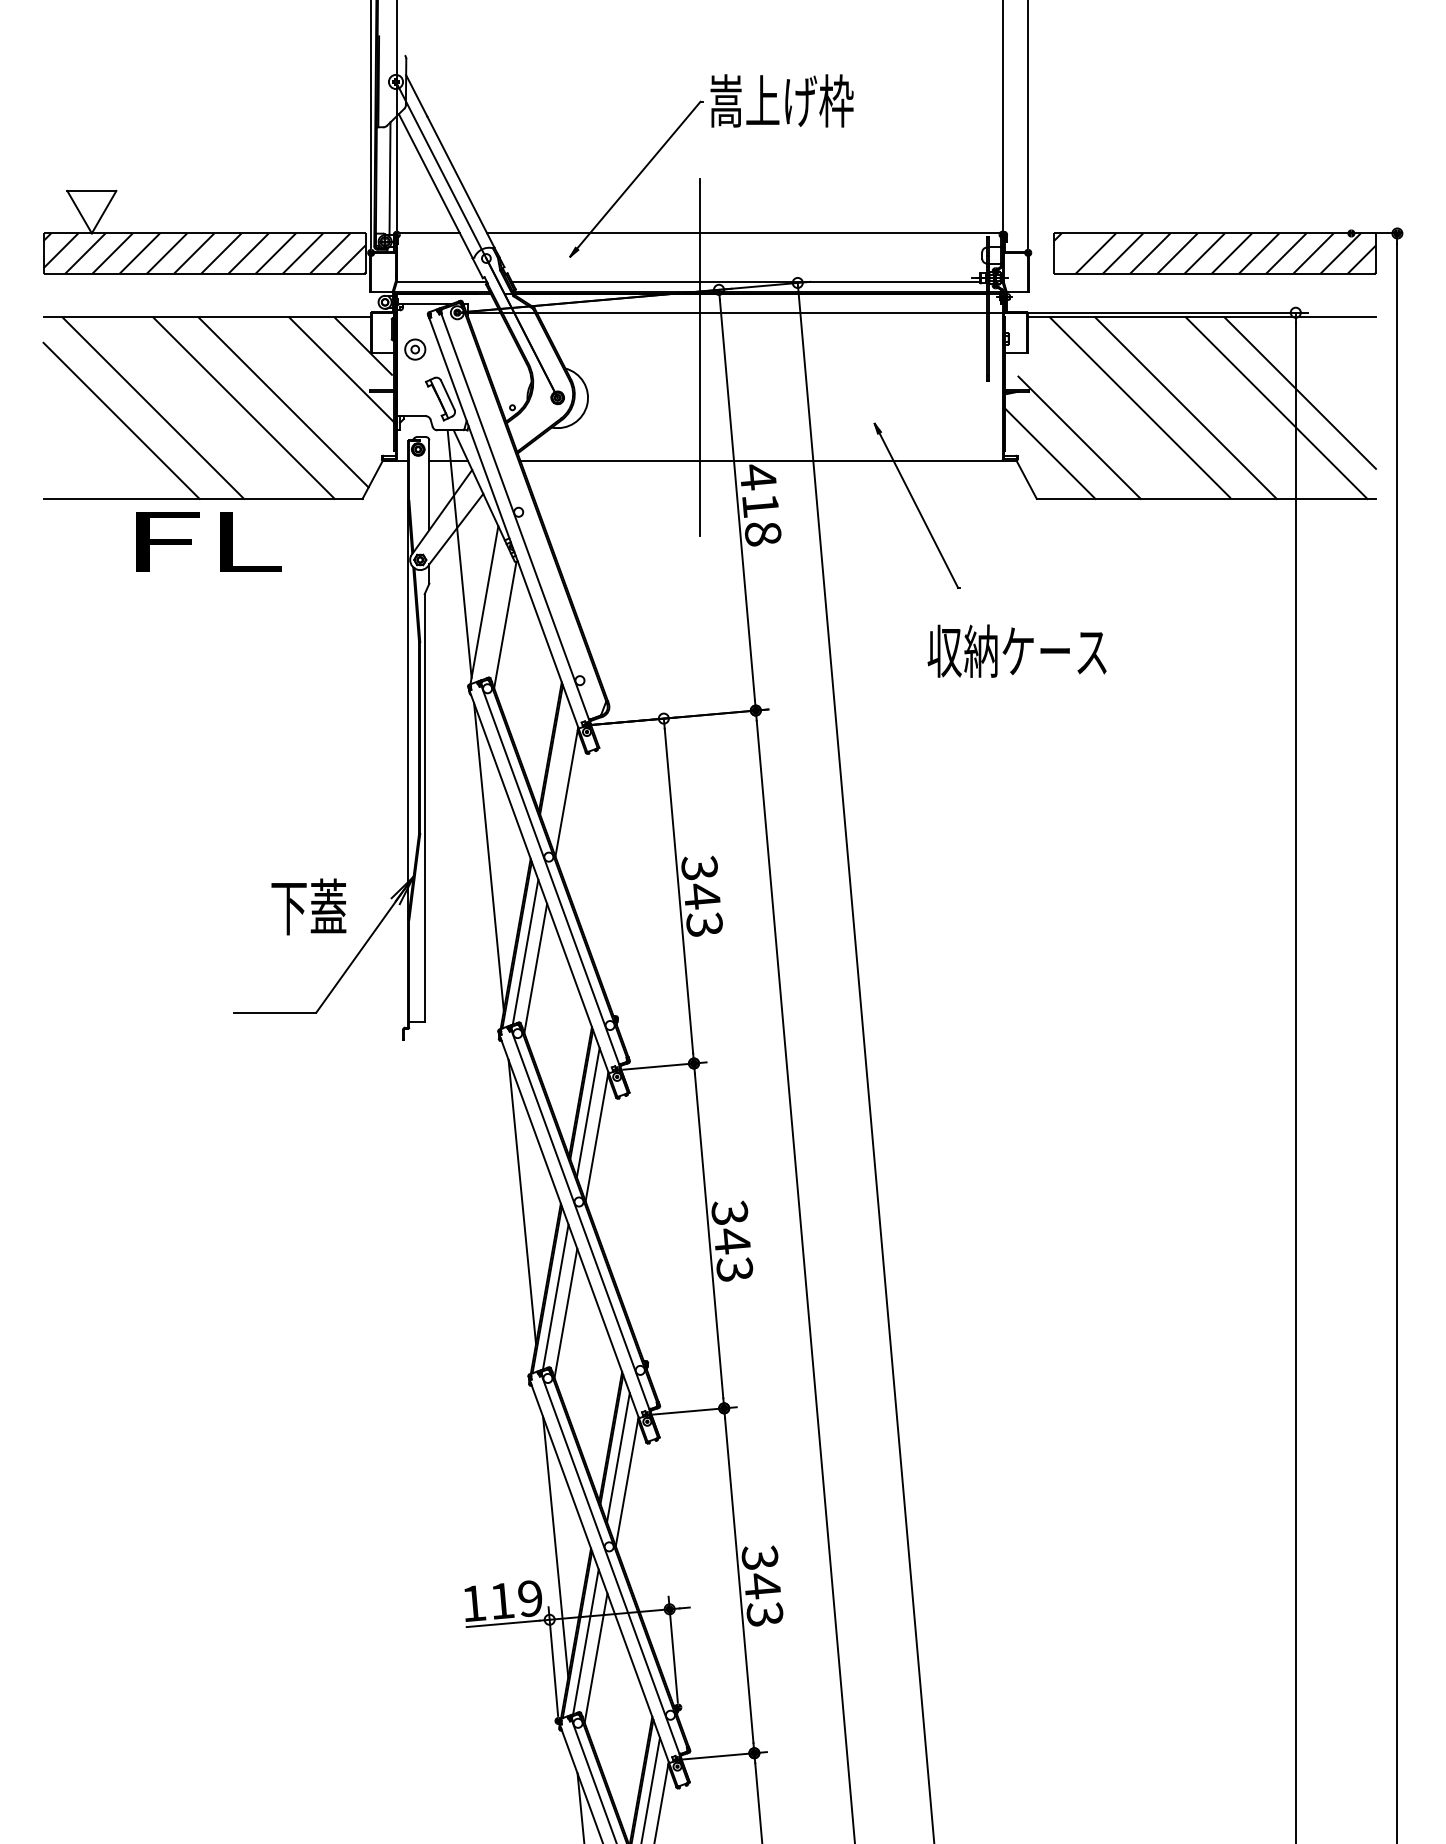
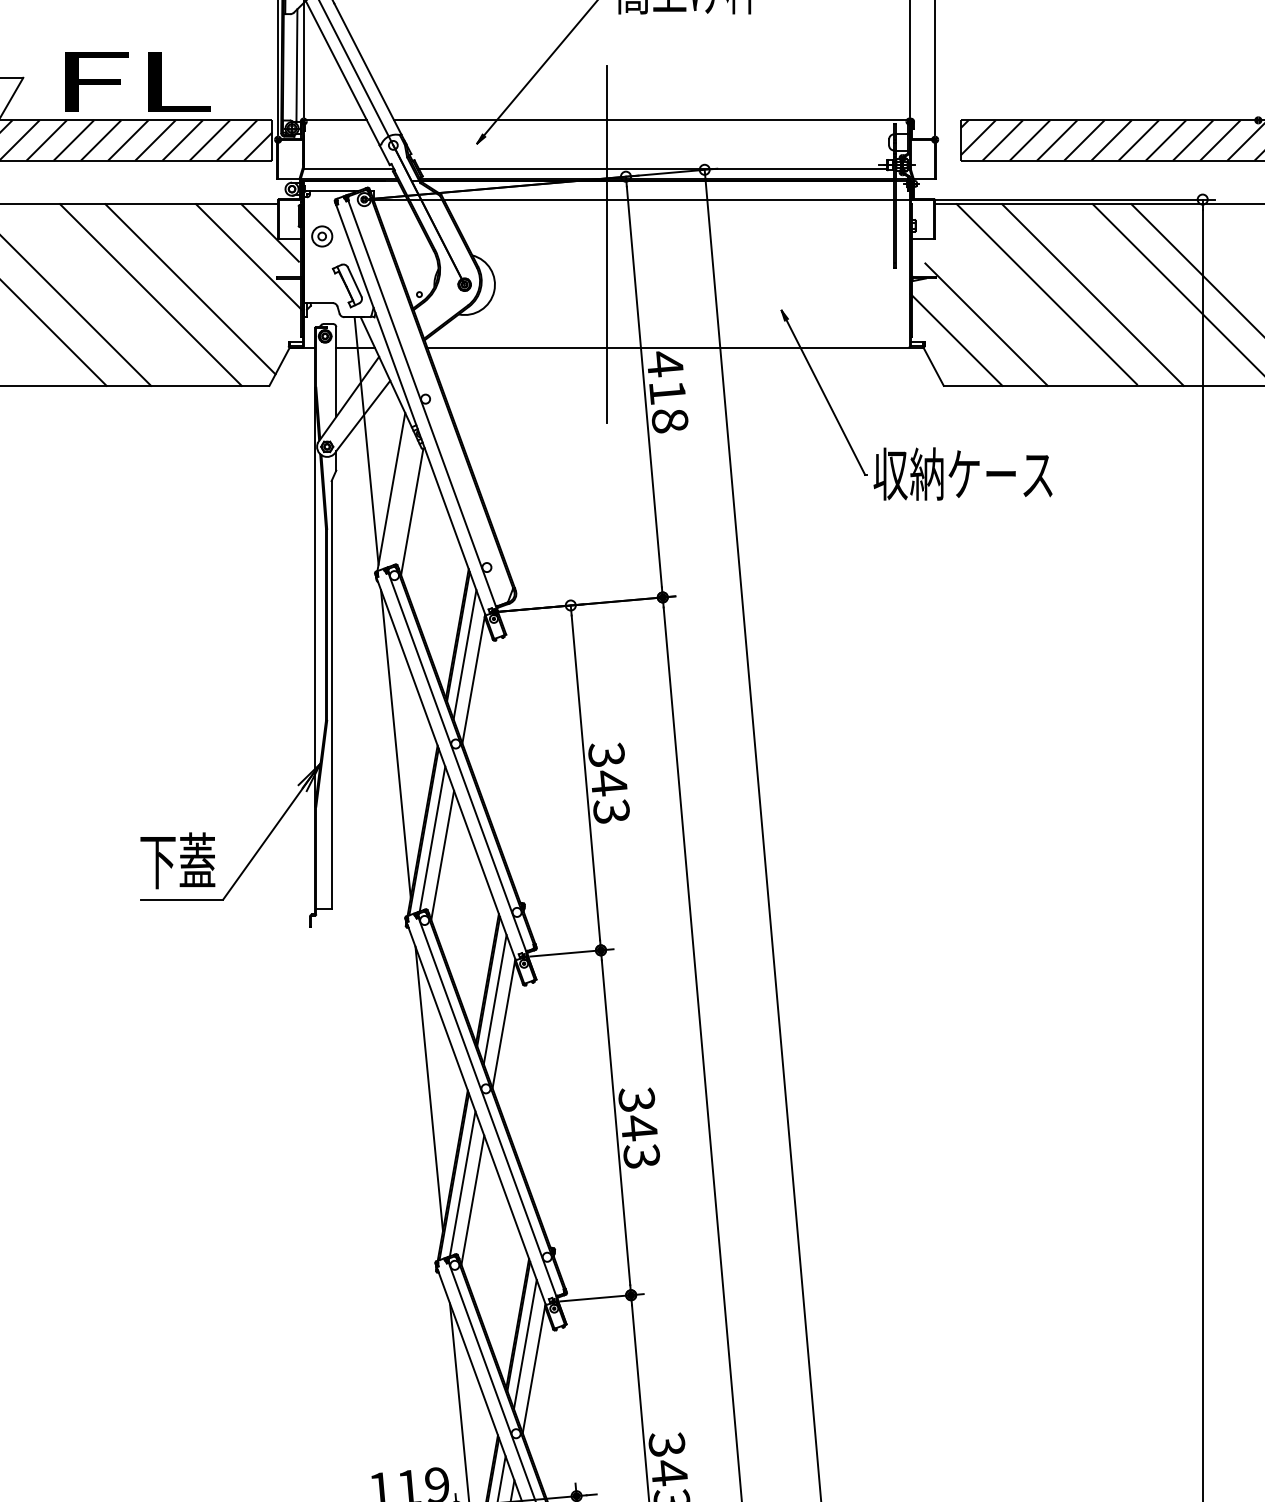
line: (1071, 250) -> (978, 137), added
text: (208, 541) -> (137, 81), moved
text: (1016, 650) -> (962, 473), moved
line: (557, 767) -> (464, 654), added
text: (308, 906) -> (177, 860), moved

